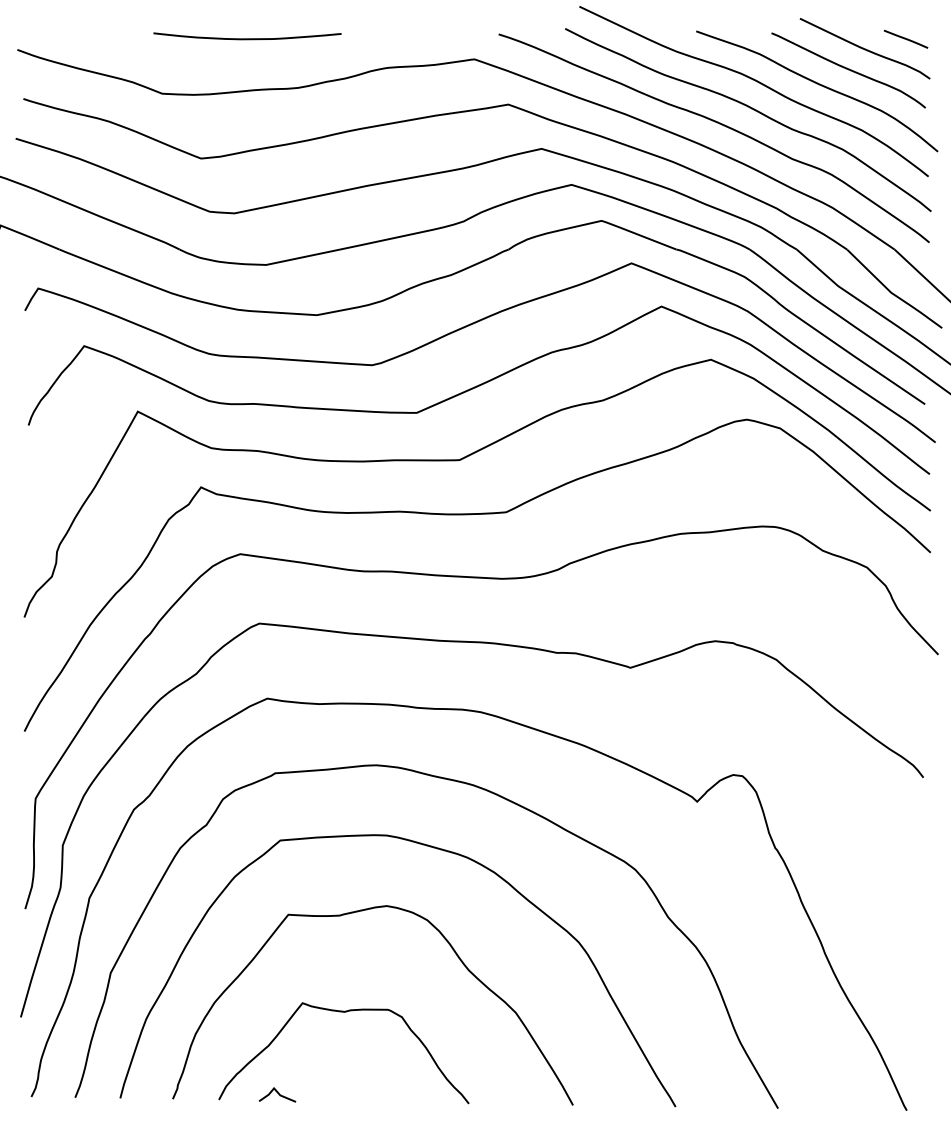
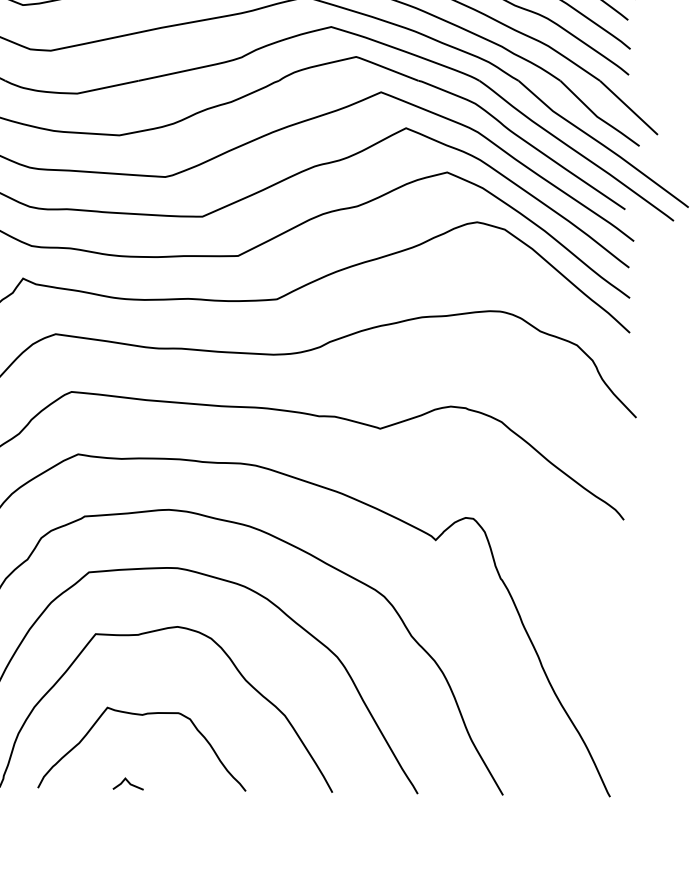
curve: (277, 1093) -> (128, 782), moved

